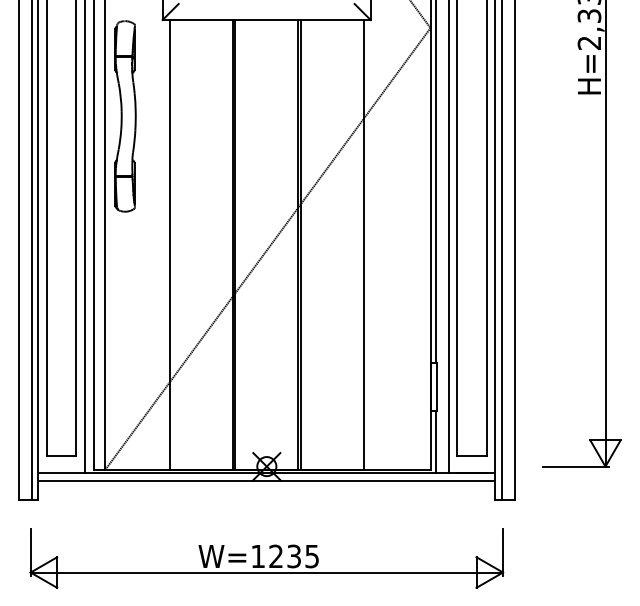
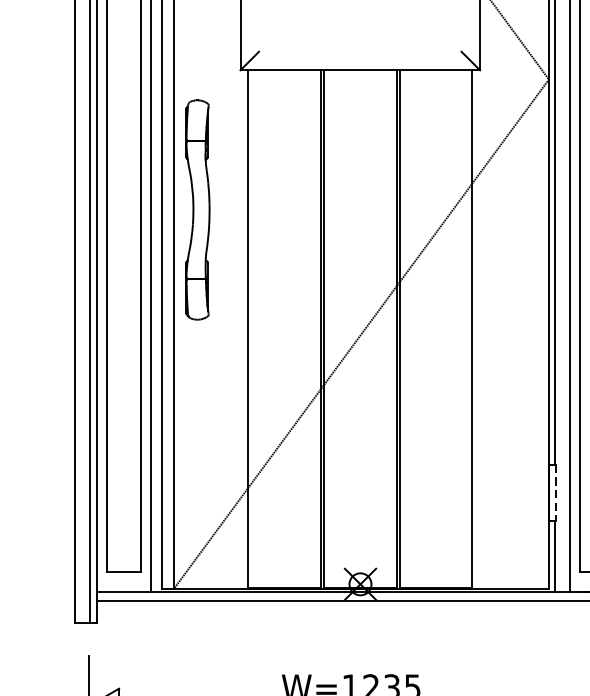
part: (125, 116) -> (197, 210), moved
line: (436, 387) -> (555, 493), solid -> dashed

